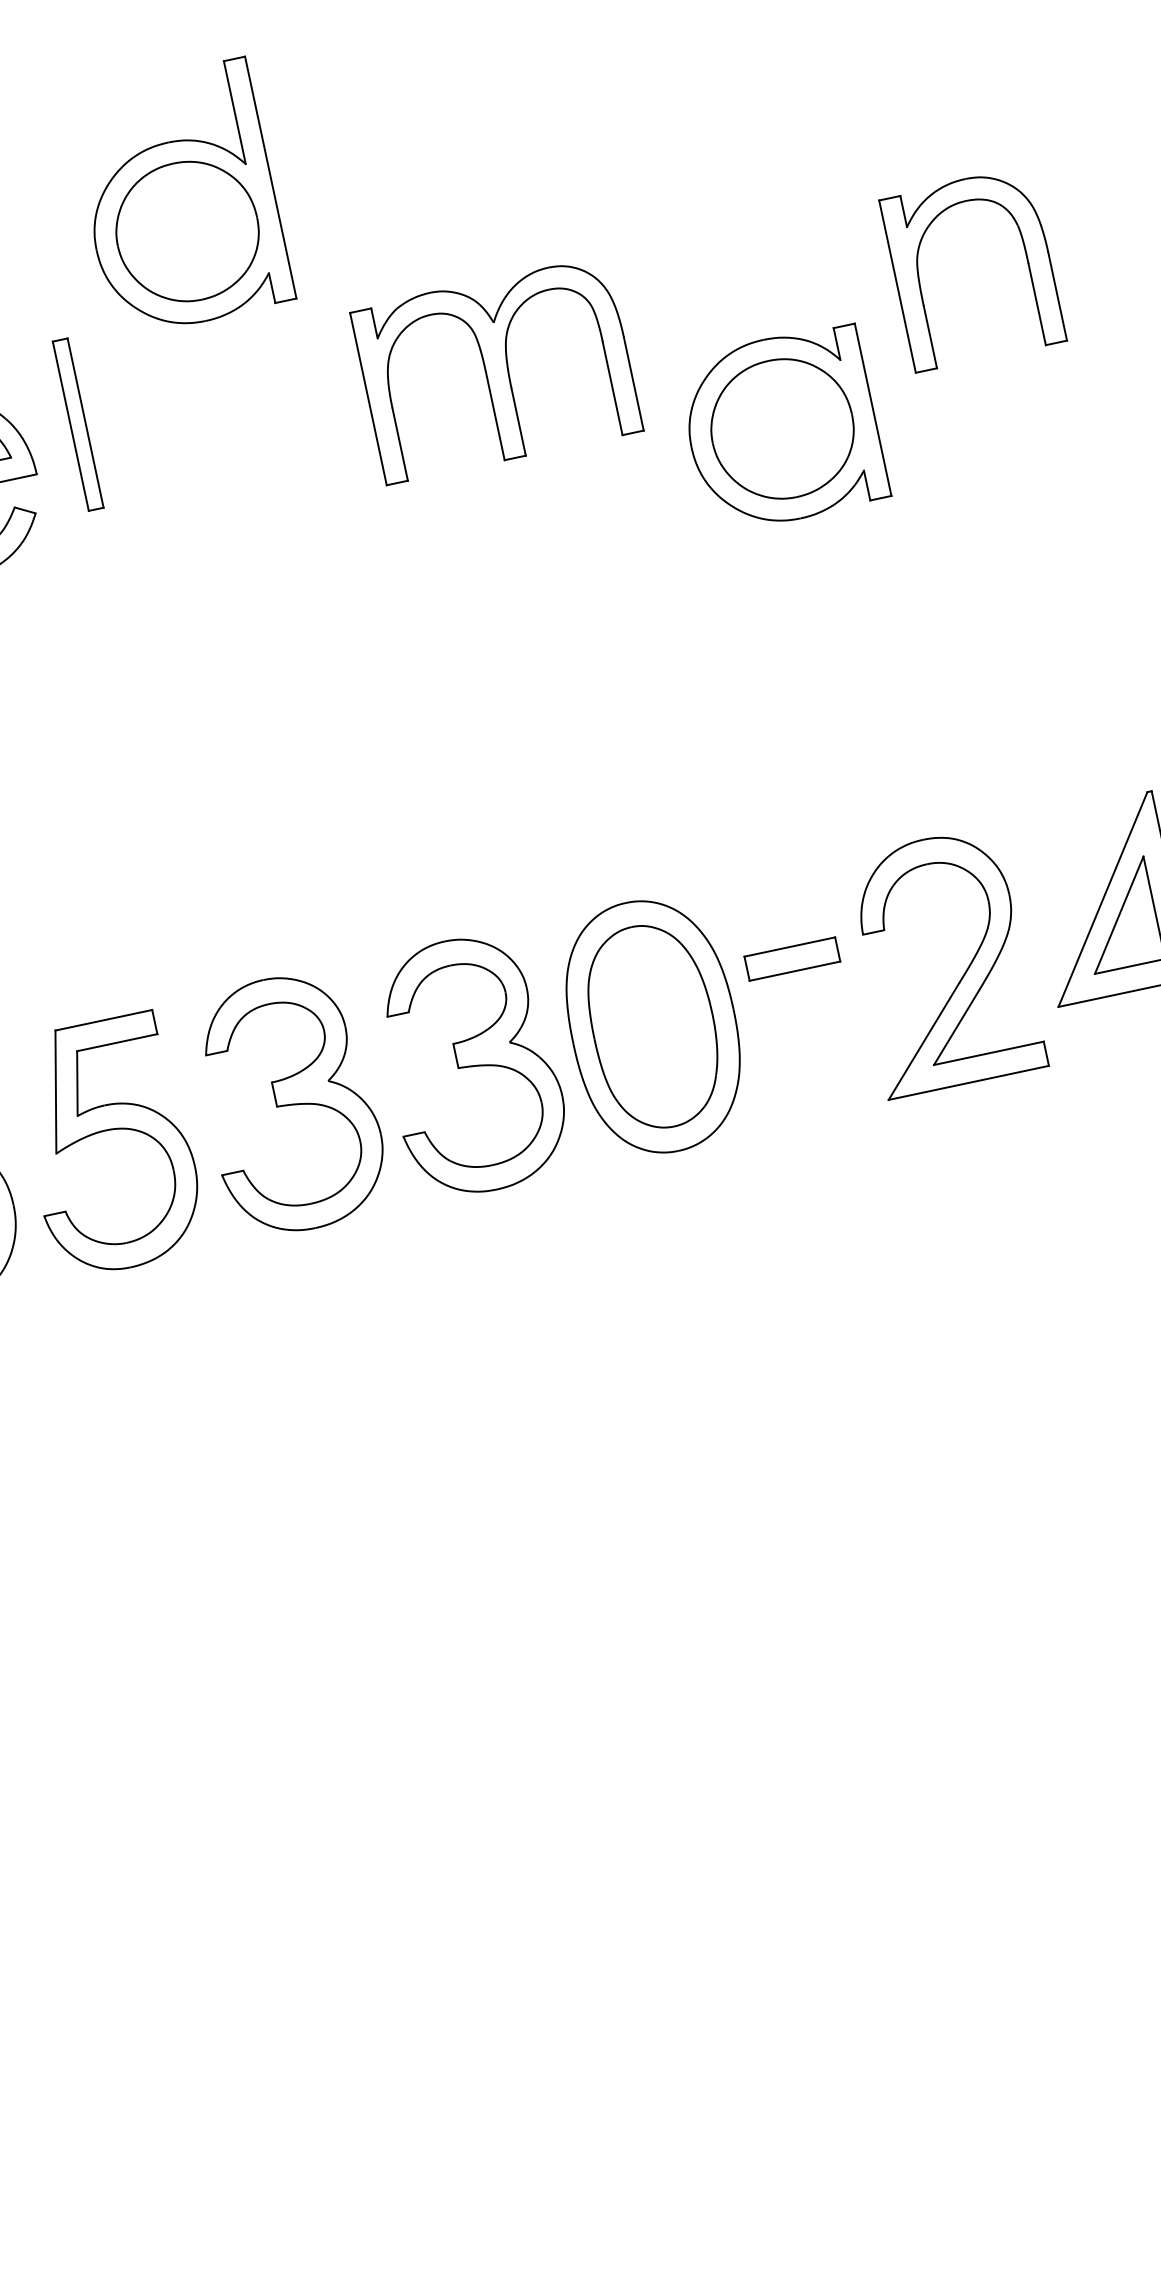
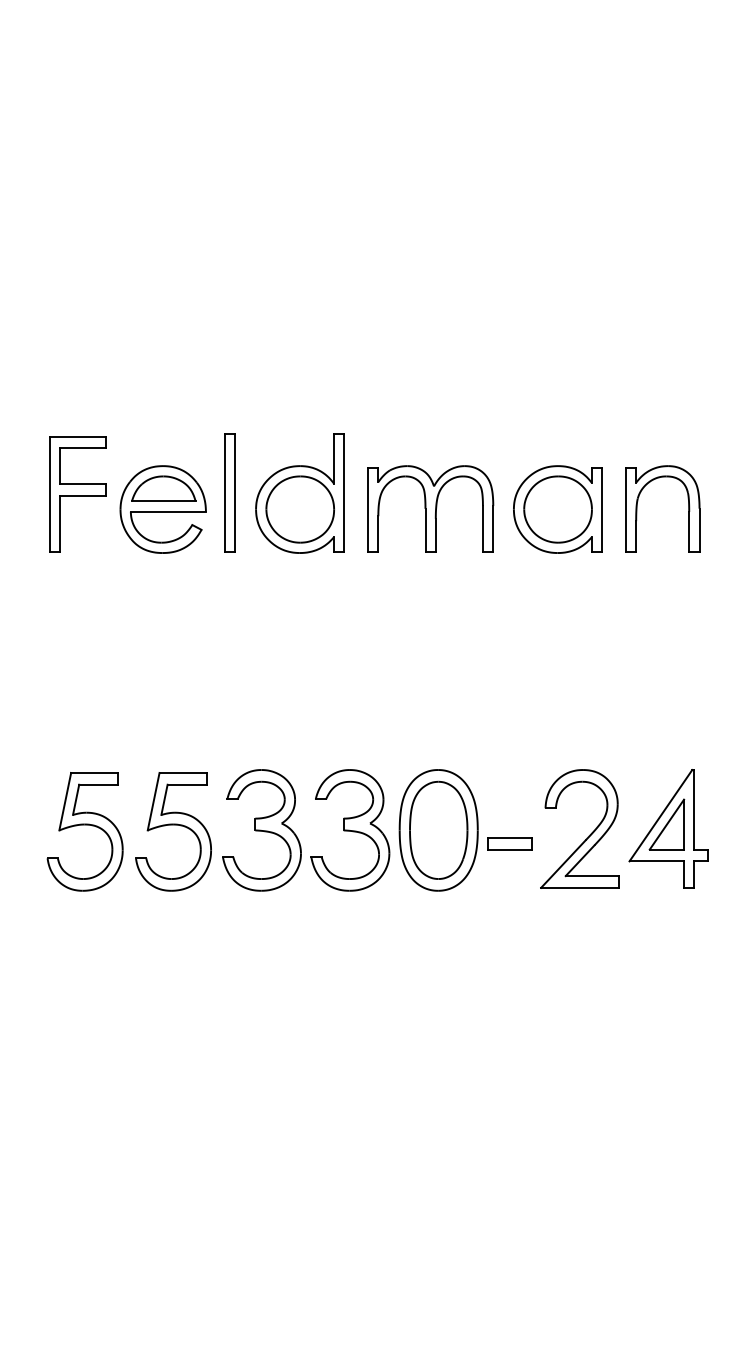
part: (178, 199) -> (299, 493), moved
part: (76, 424) -> (229, 492), size x1.43
part: (781, 429) -> (557, 509), moved
part: (790, 959) -> (509, 843), moved

